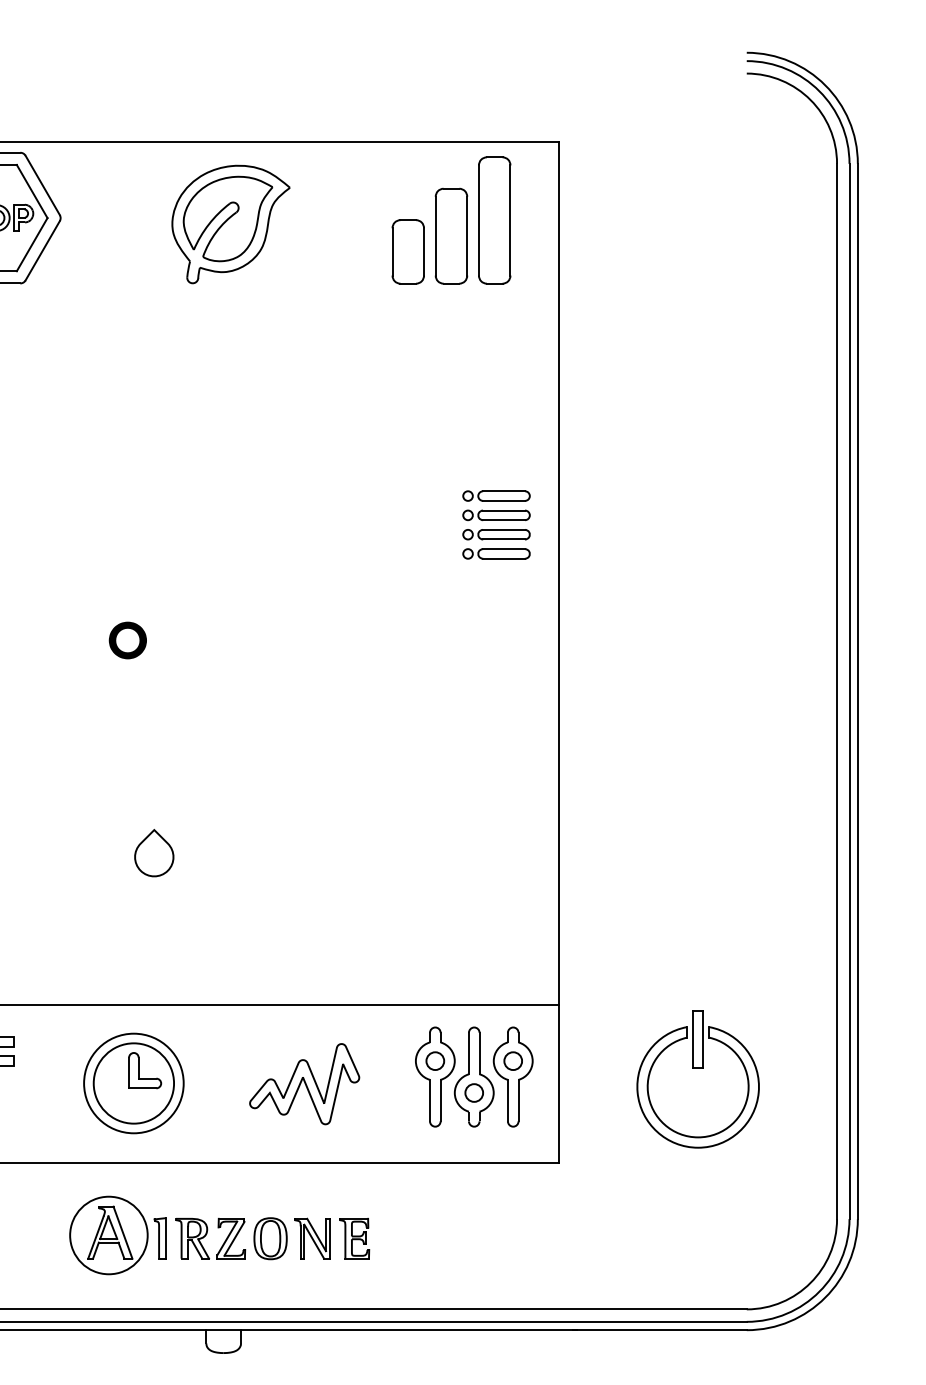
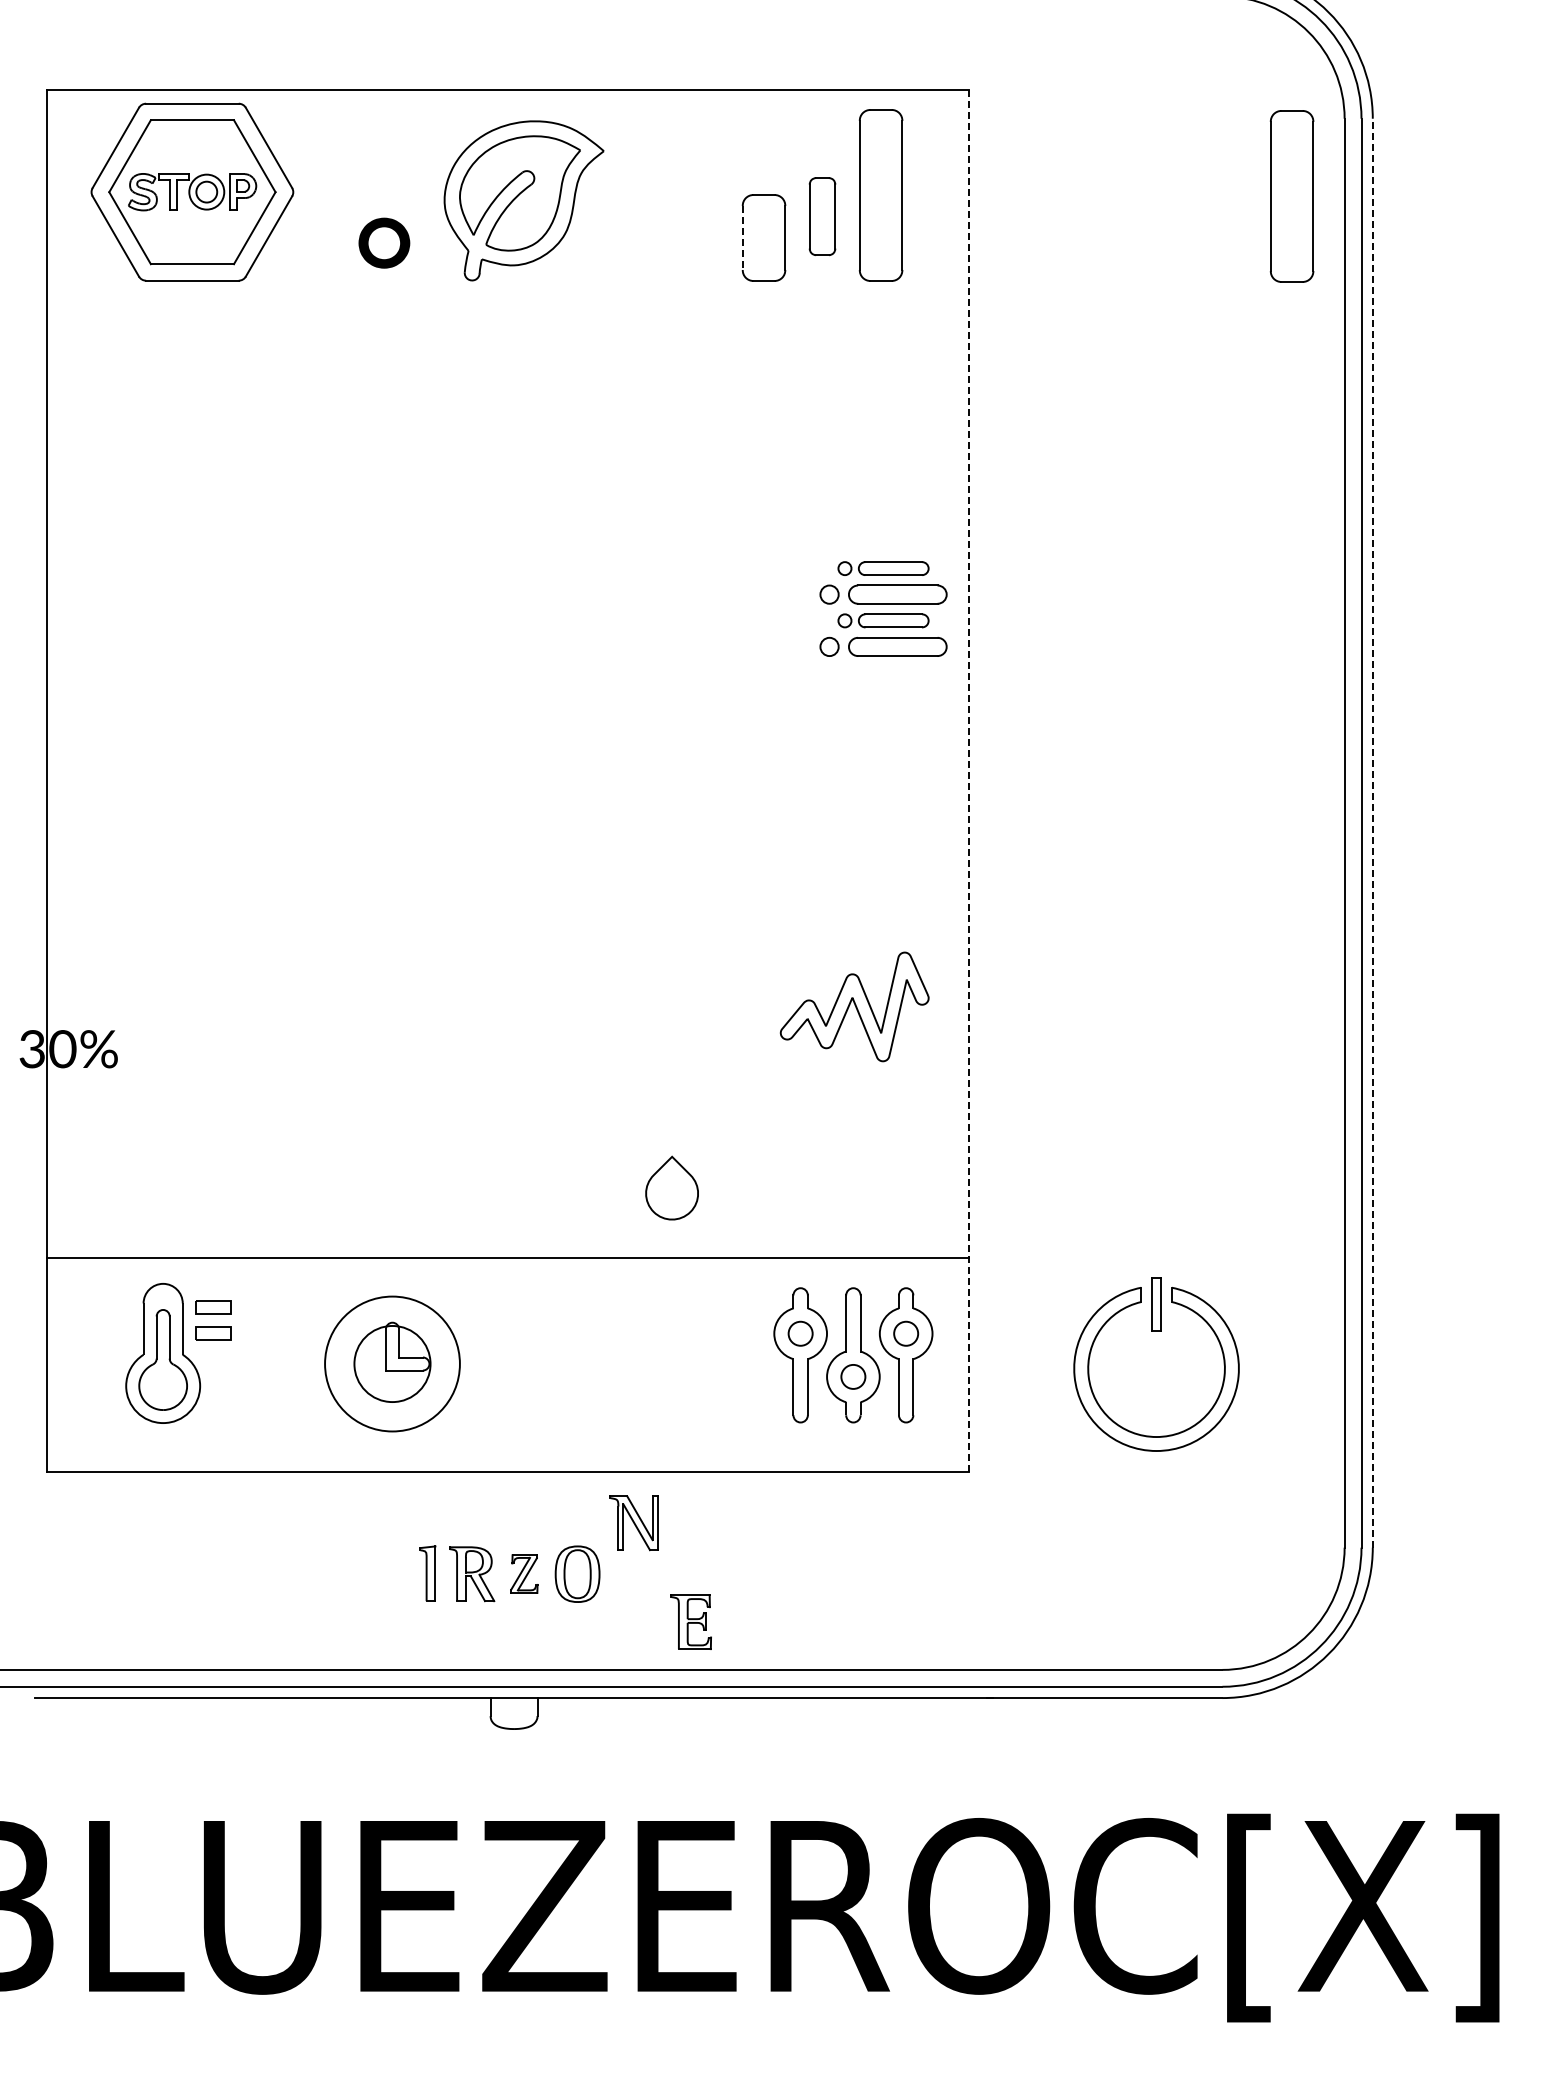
part: (797, 221) -> (1291, 196), added
part: (451, 236) -> (822, 216), size x0.6
line: (392, 252) -> (742, 238), solid -> dashed
part: (496, 515) -> (883, 594), size x1.4
part: (496, 553) -> (883, 646), size x1.4
text: (127, 640) -> (384, 242), moved
line: (559, 652) -> (968, 780), solid -> dashed
line: (857, 690) -> (1372, 832), solid -> dashed
part: (153, 852) -> (671, 1187), moved
part: (698, 1039) -> (1156, 1304), size x0.7
circle: (133, 1083) -> (392, 1363), size x0.7
part: (304, 1083) -> (854, 1006), moved
part: (108, 1235) -> (358, 1569), removed
part: (231, 1238) -> (524, 1573), size x0.7
part: (311, 1238) -> (633, 1523), moved
part: (353, 1238) -> (690, 1621), moved

